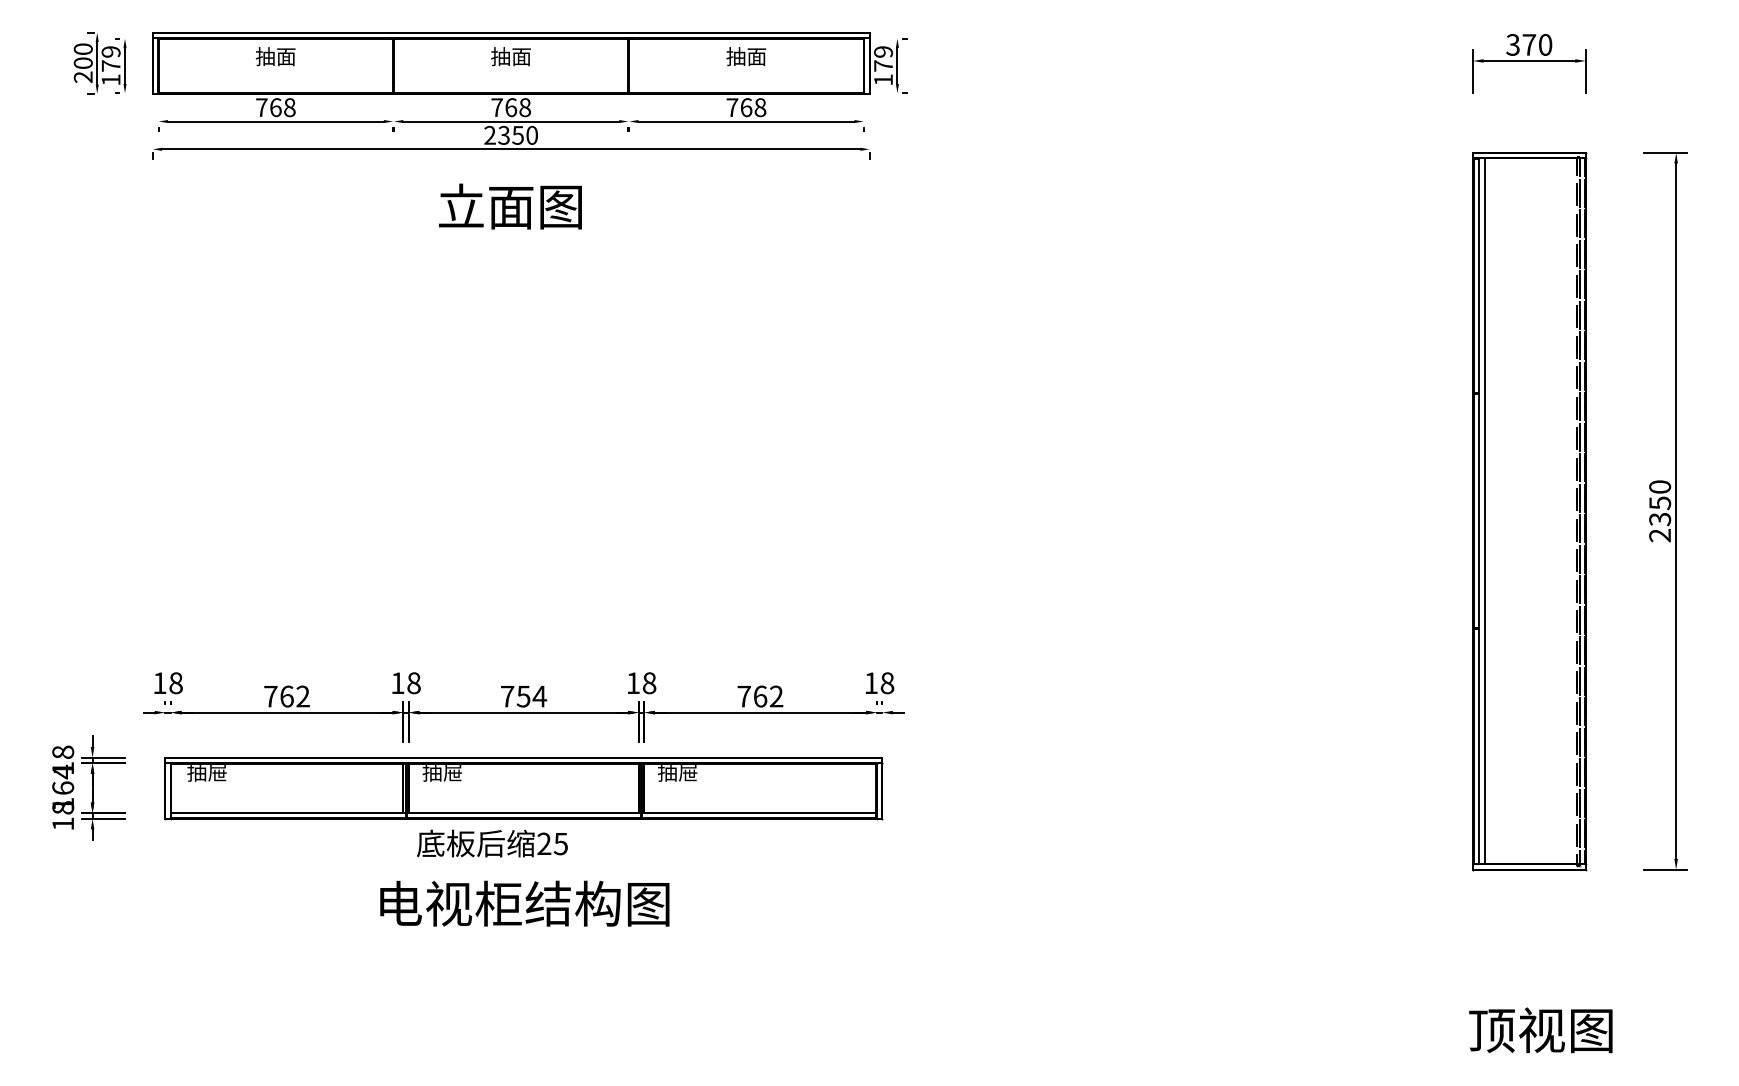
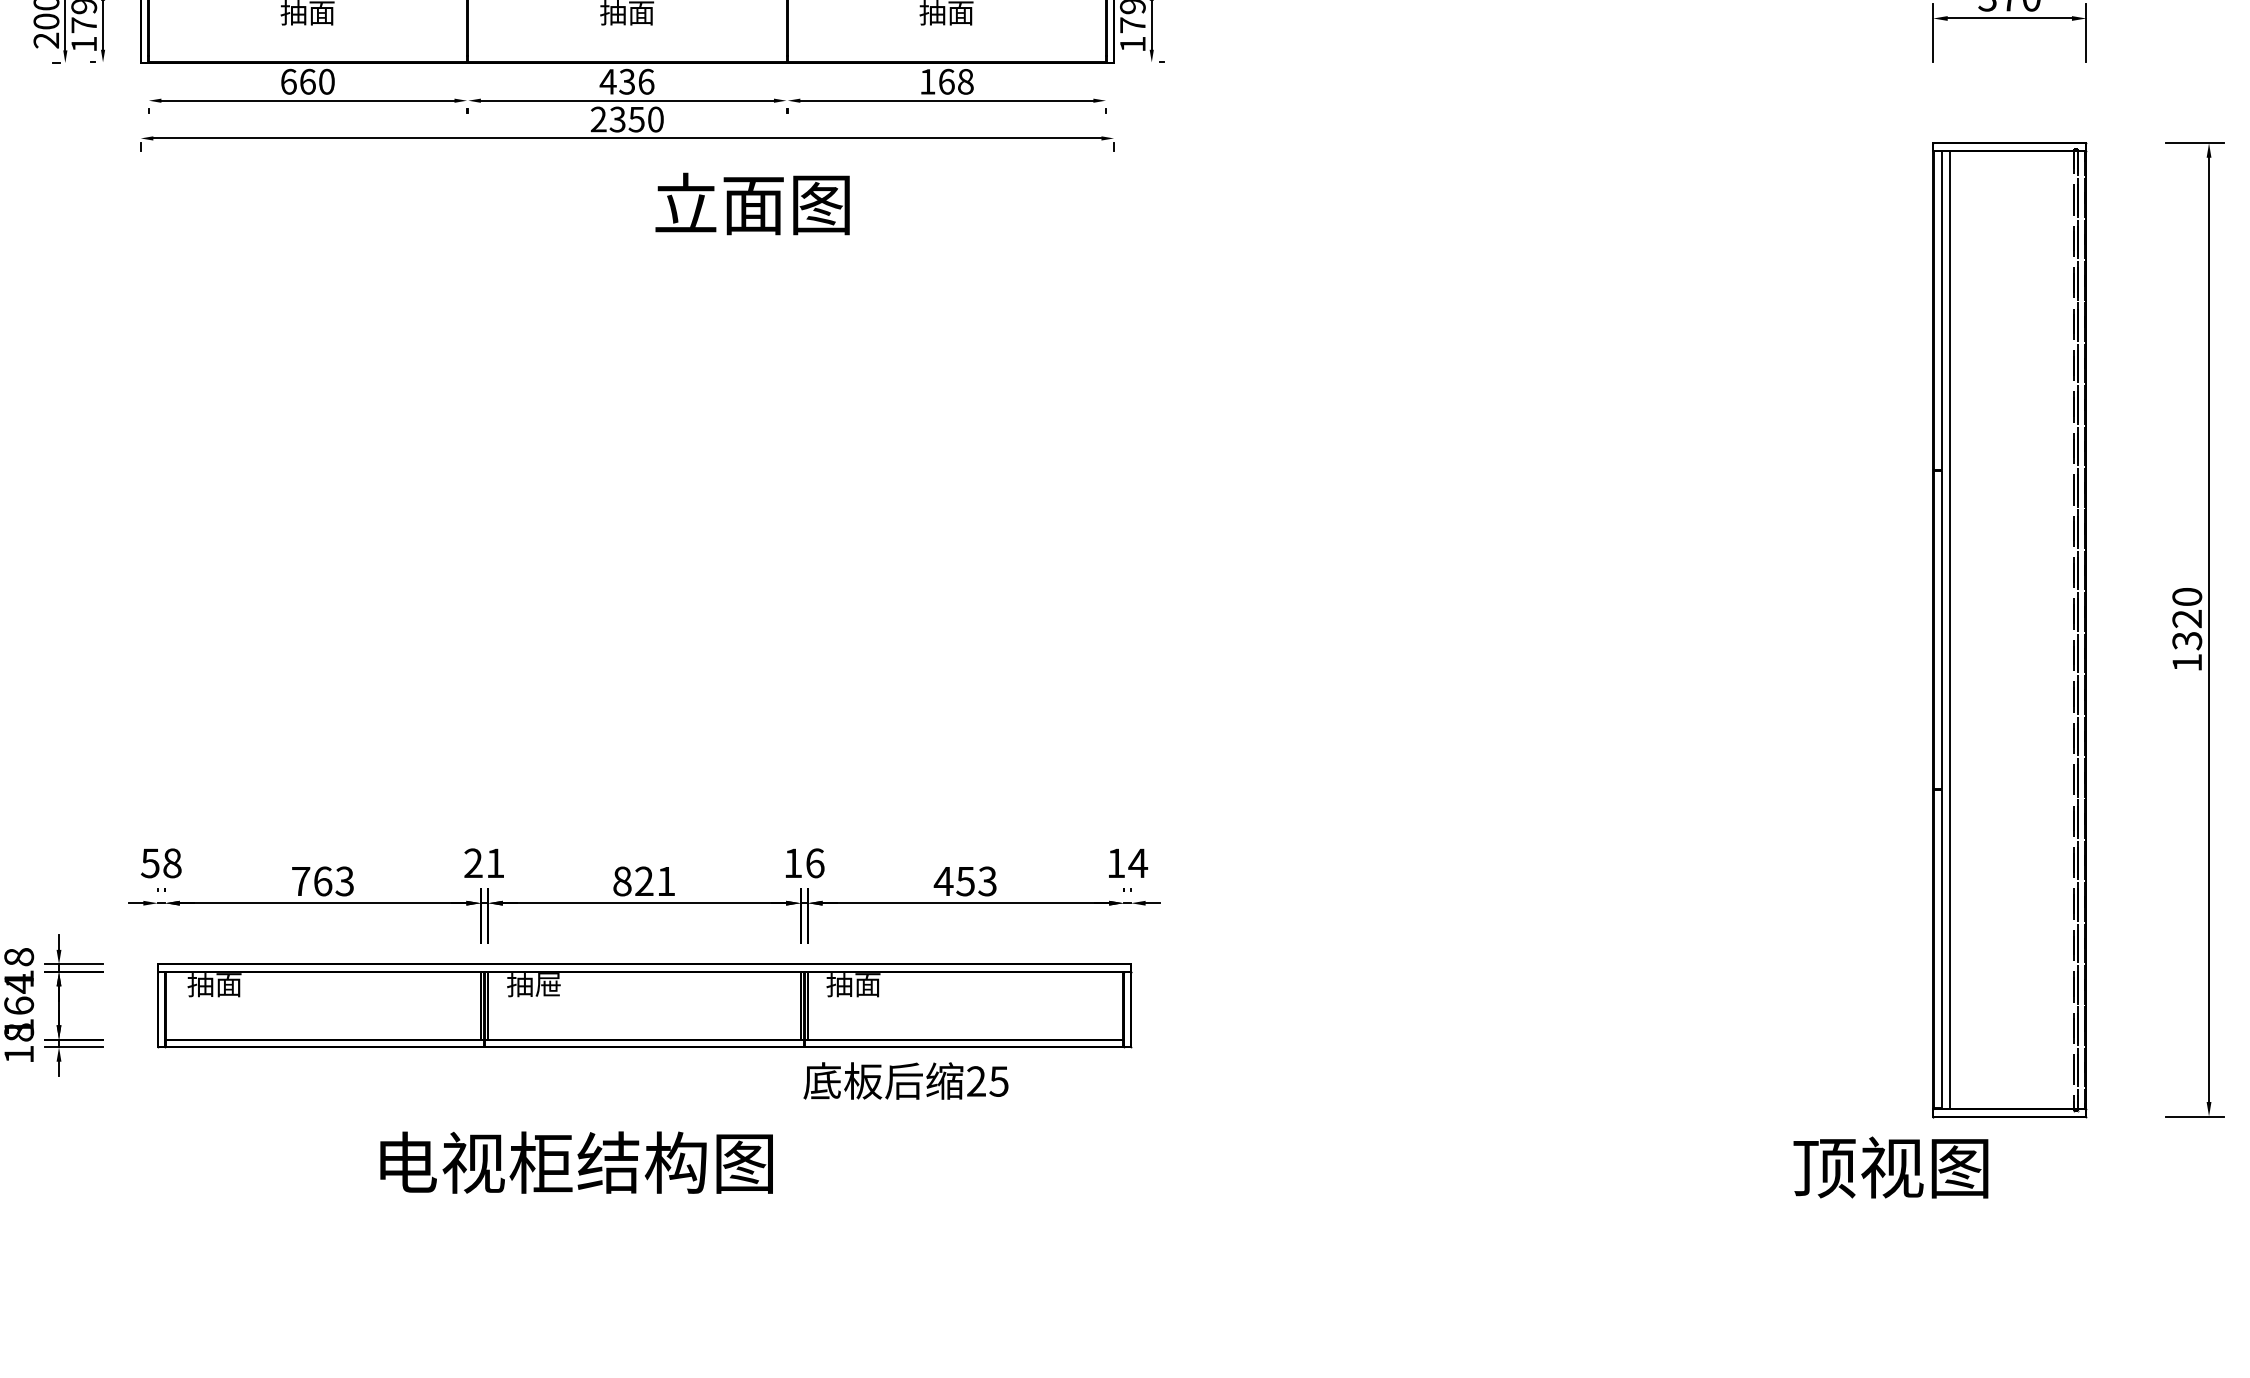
text: (275, 107) -> (307, 81), 768 -> 660
text: (510, 107) -> (626, 81), 768 -> 436
text: (732, 107) -> (927, 81), 768 -> 168
text: (510, 206) -> (752, 203), moved
text: (1660, 519) -> (2187, 641), 2350 -> 1320
text: (159, 683) -> (149, 863), 18 -> 58
text: (405, 683) -> (483, 863), 18 -> 21
text: (649, 683) -> (815, 863), 18 -> 16
text: (887, 683) -> (1138, 863), 18 -> 14
text: (302, 696) -> (344, 881), 762 -> 763
text: (524, 696) -> (645, 881), 754 -> 821
text: (759, 696) -> (964, 881), 762 -> 453
text: (217, 773) -> (228, 985), 抽屉 -> 抽面
text: (688, 773) -> (868, 985), 抽屉 -> 抽面
text: (492, 843) -> (906, 1080), moved
text: (524, 903) -> (576, 1162), moved
text: (1540, 1030) -> (1890, 1167), moved

